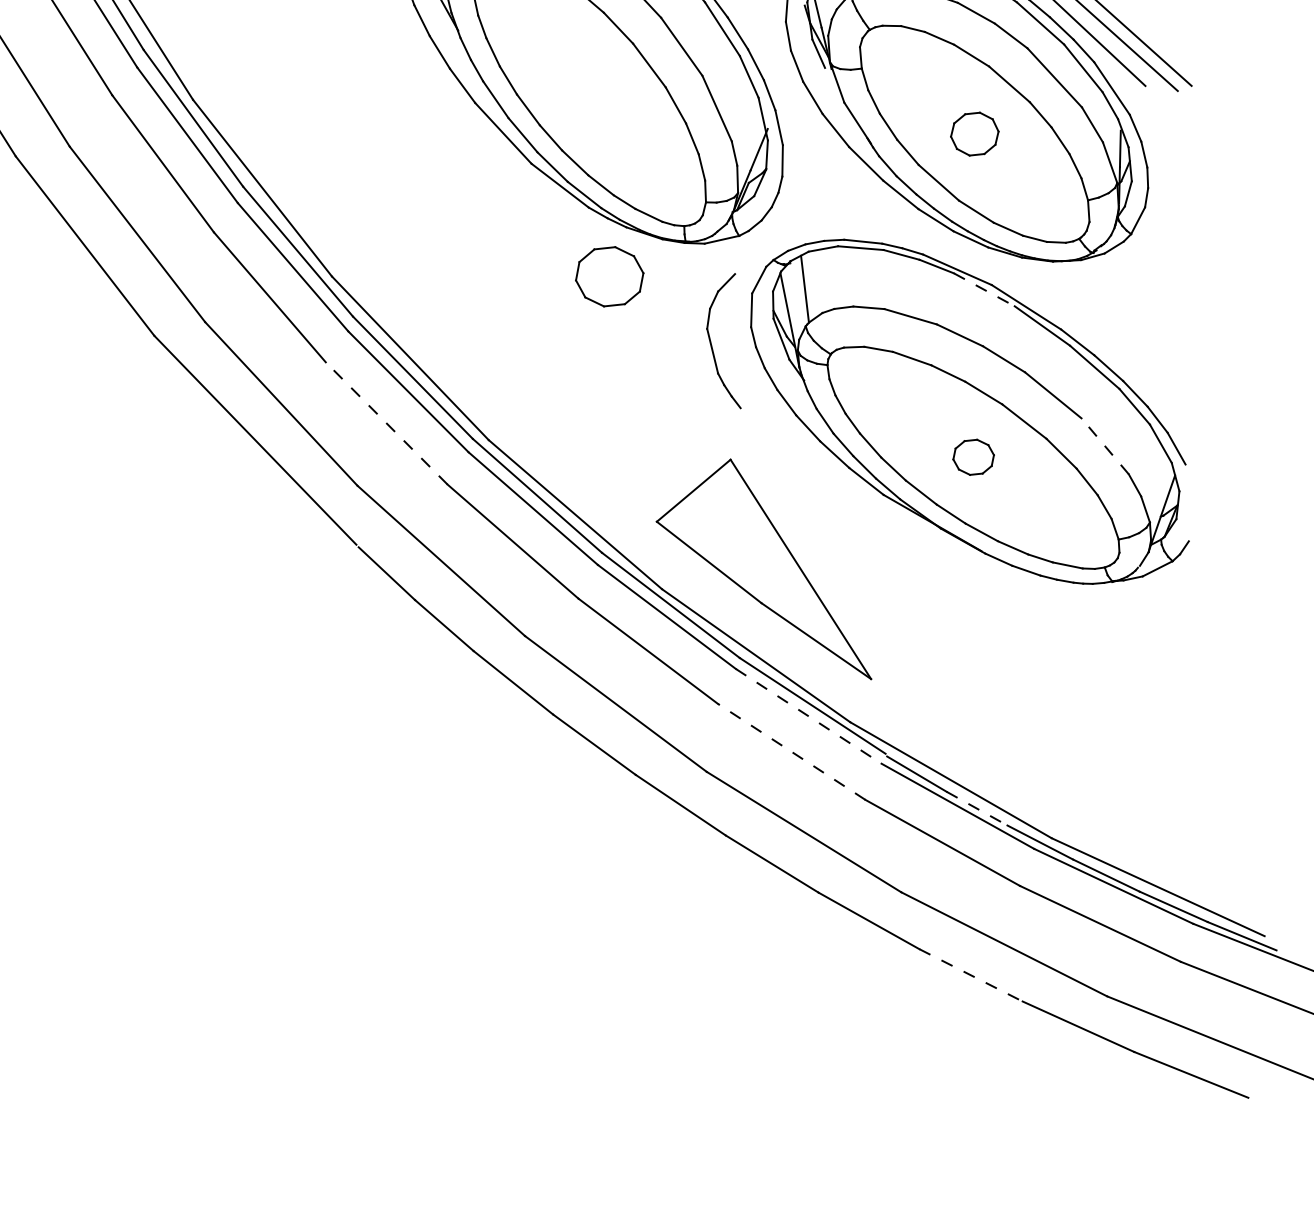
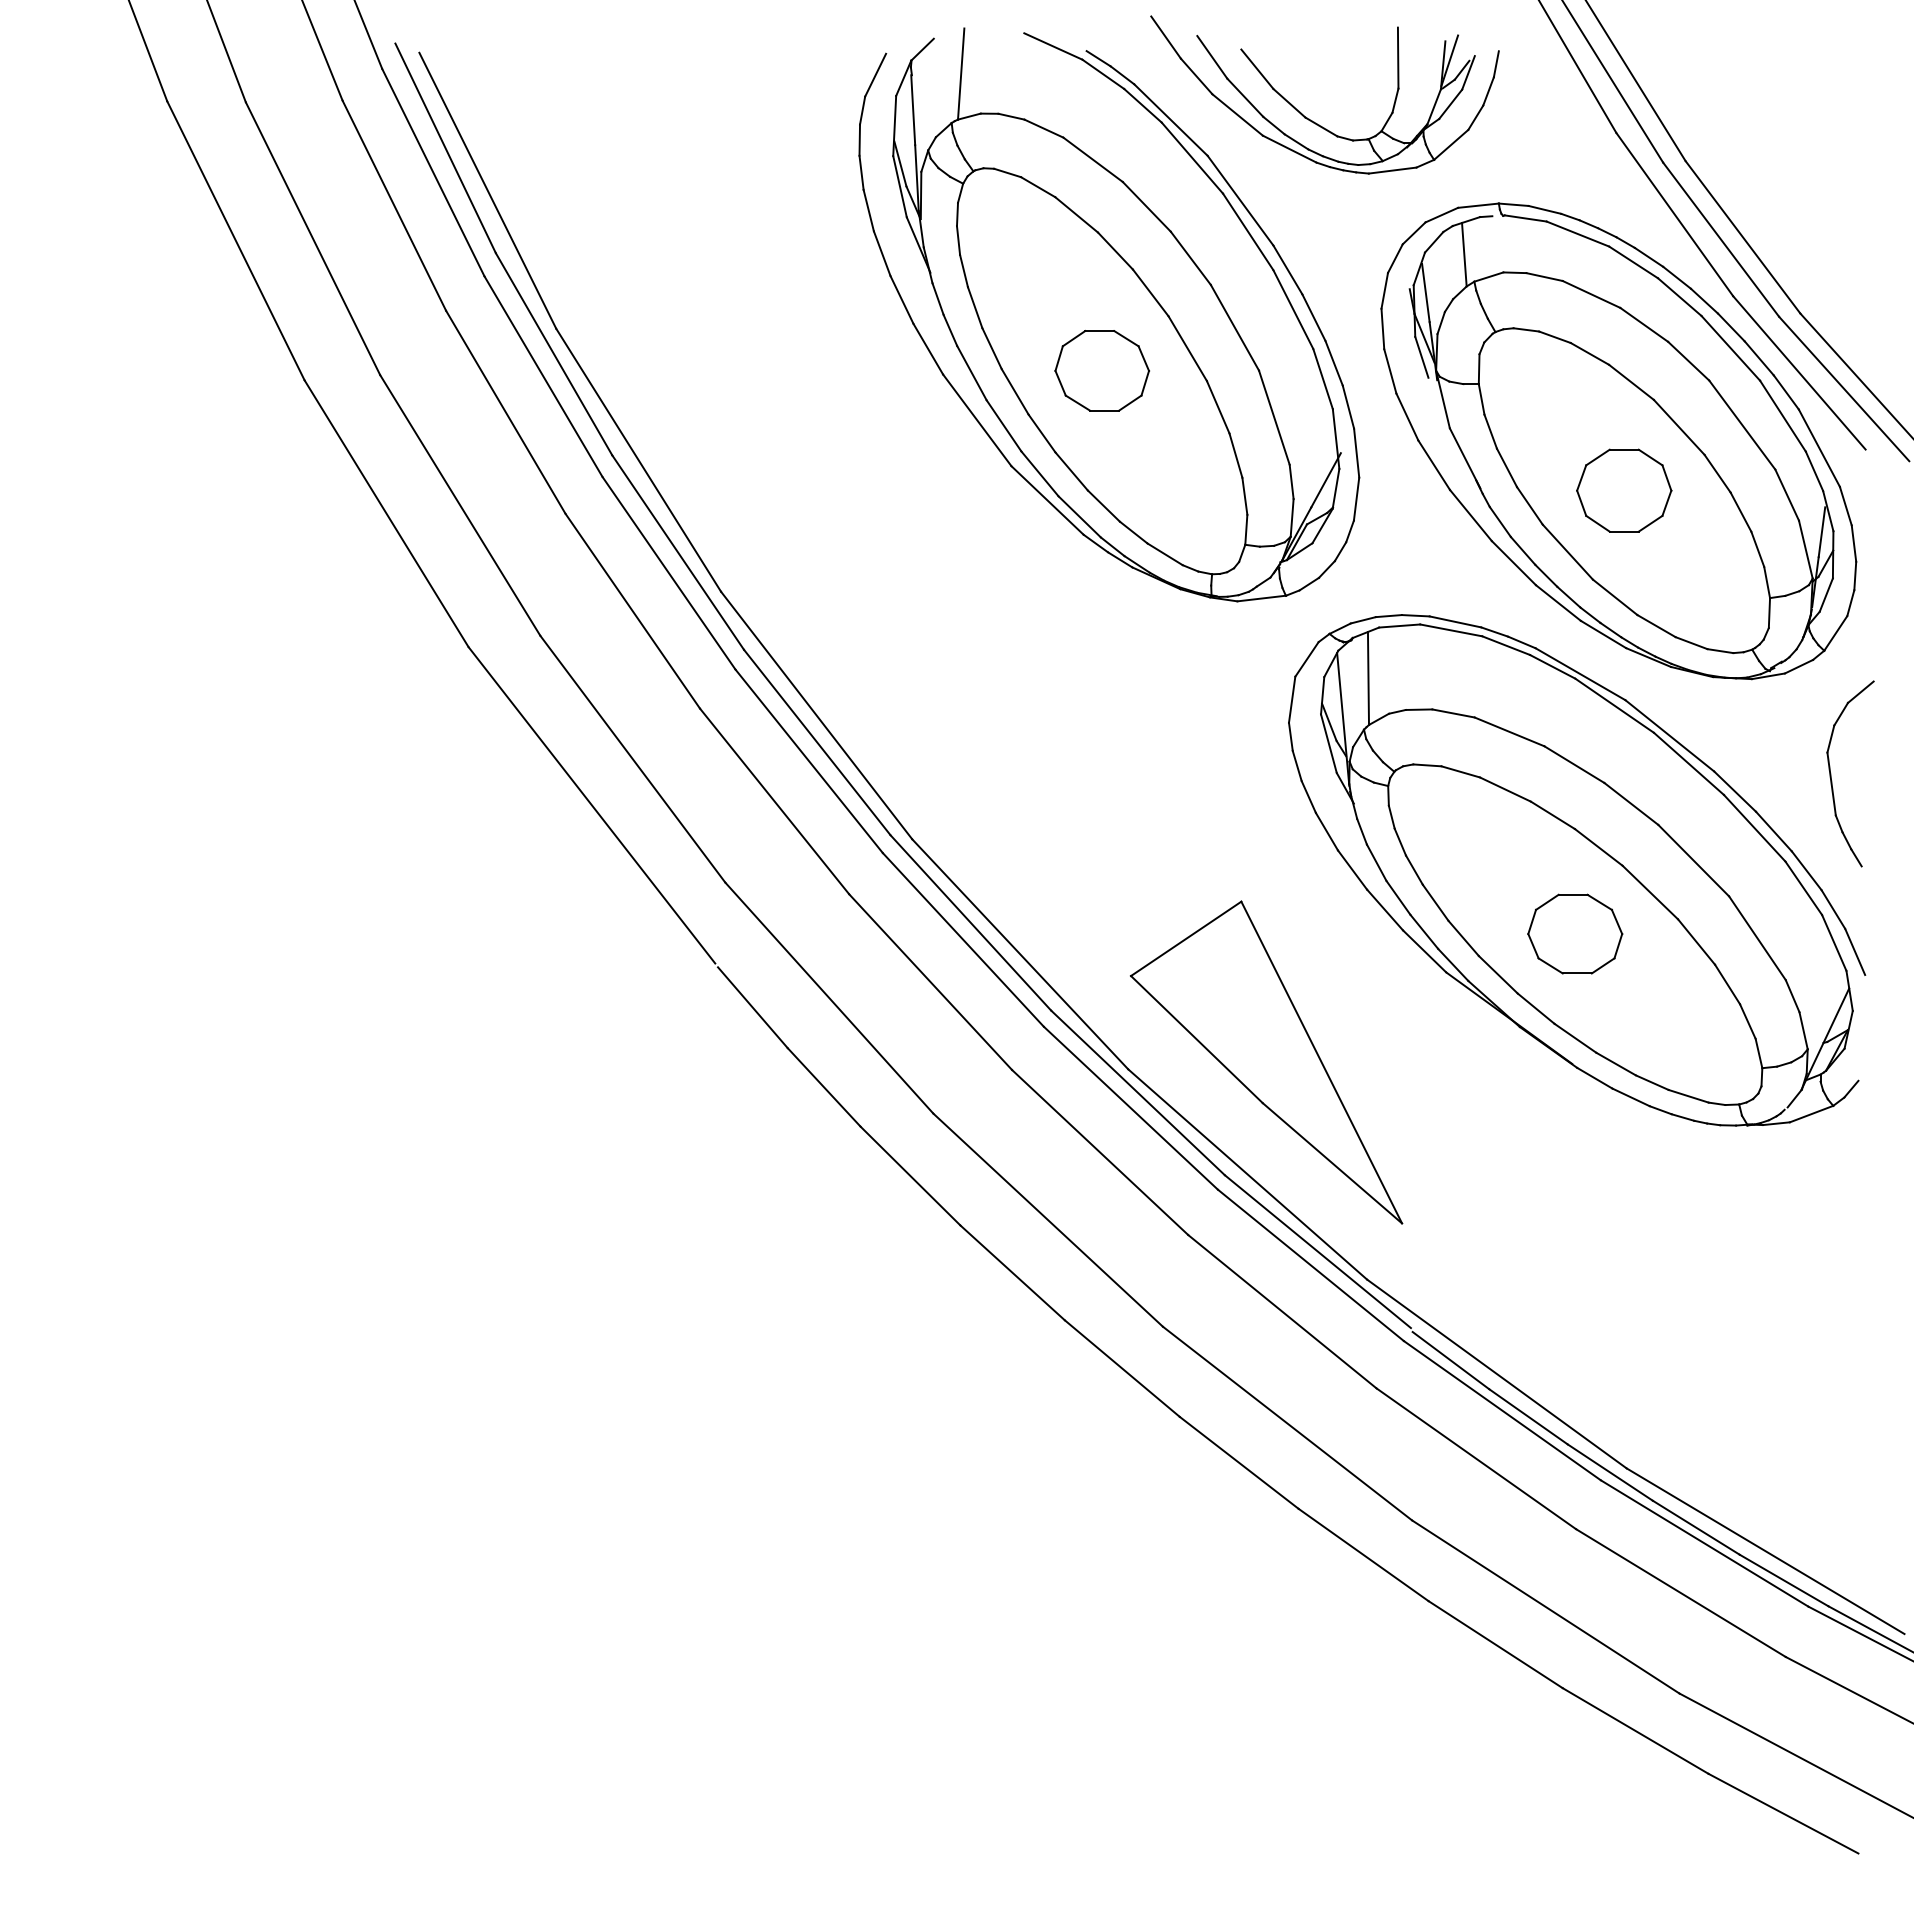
part: (974, 134) -> (1624, 490), size x1.43
part: (609, 276) -> (1101, 370), moved
line: (984, 289) -> (1614, 705), dashed -> solid
part: (711, 343) -> (1831, 773), moved
line: (386, 423) -> (774, 801), dashed -> solid
line: (1105, 446) -> (1757, 938), dashed -> solid
part: (973, 456) -> (1575, 933), size x1.67
line: (808, 716) -> (1310, 1265), dashed -> solid
line: (791, 751) -> (1282, 1311), dashed -> solid
line: (977, 808) -> (1528, 1416), dashed -> solid
line: (970, 975) -> (1495, 1644), dashed -> solid

